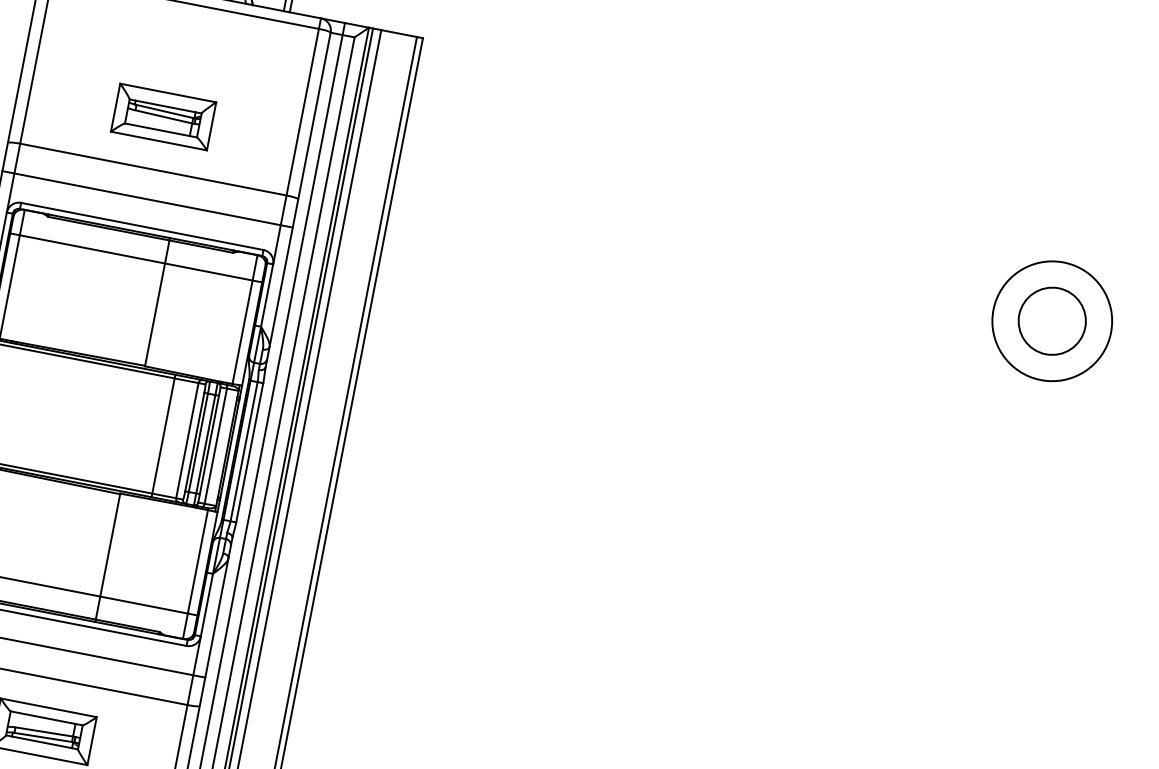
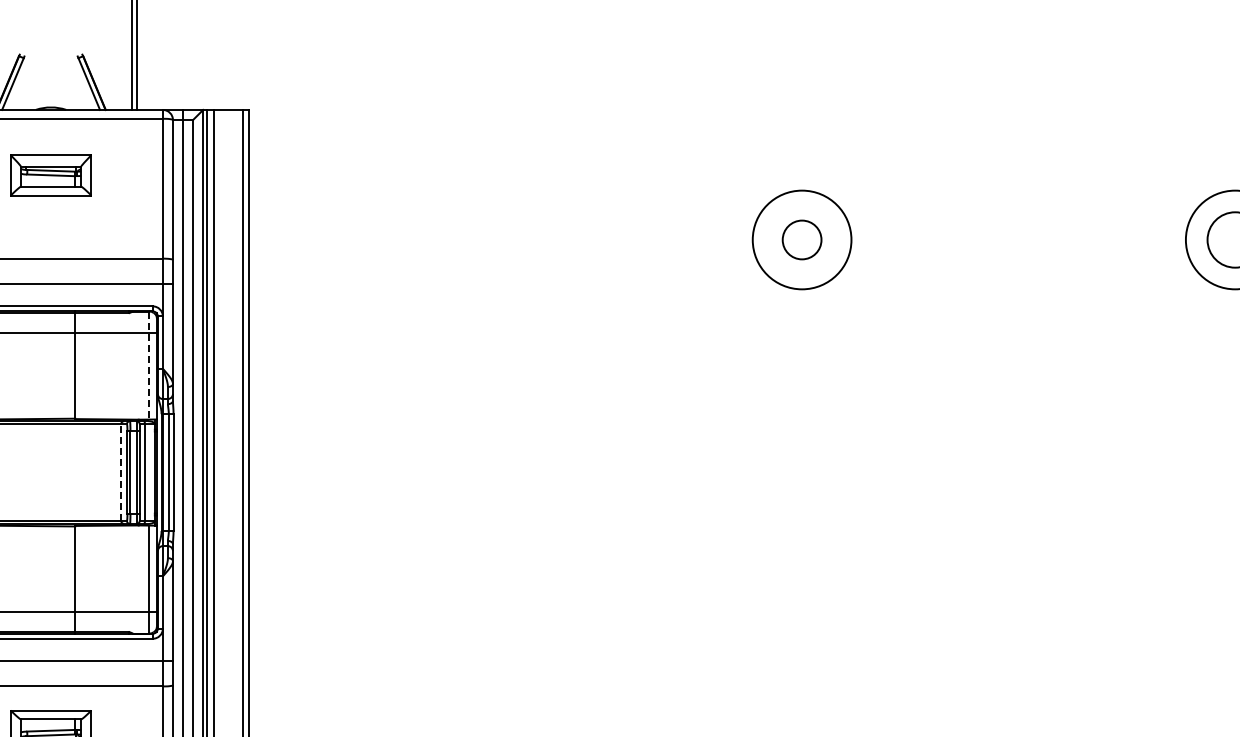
part: (162, 116) -> (50, 175), moved
line: (244, 320) -> (148, 366), solid -> dashed
circle: (1051, 320) -> (801, 239), size x0.7
line: (163, 436) -> (101, 472), removed
line: (187, 440) -> (121, 472), solid -> dashed

